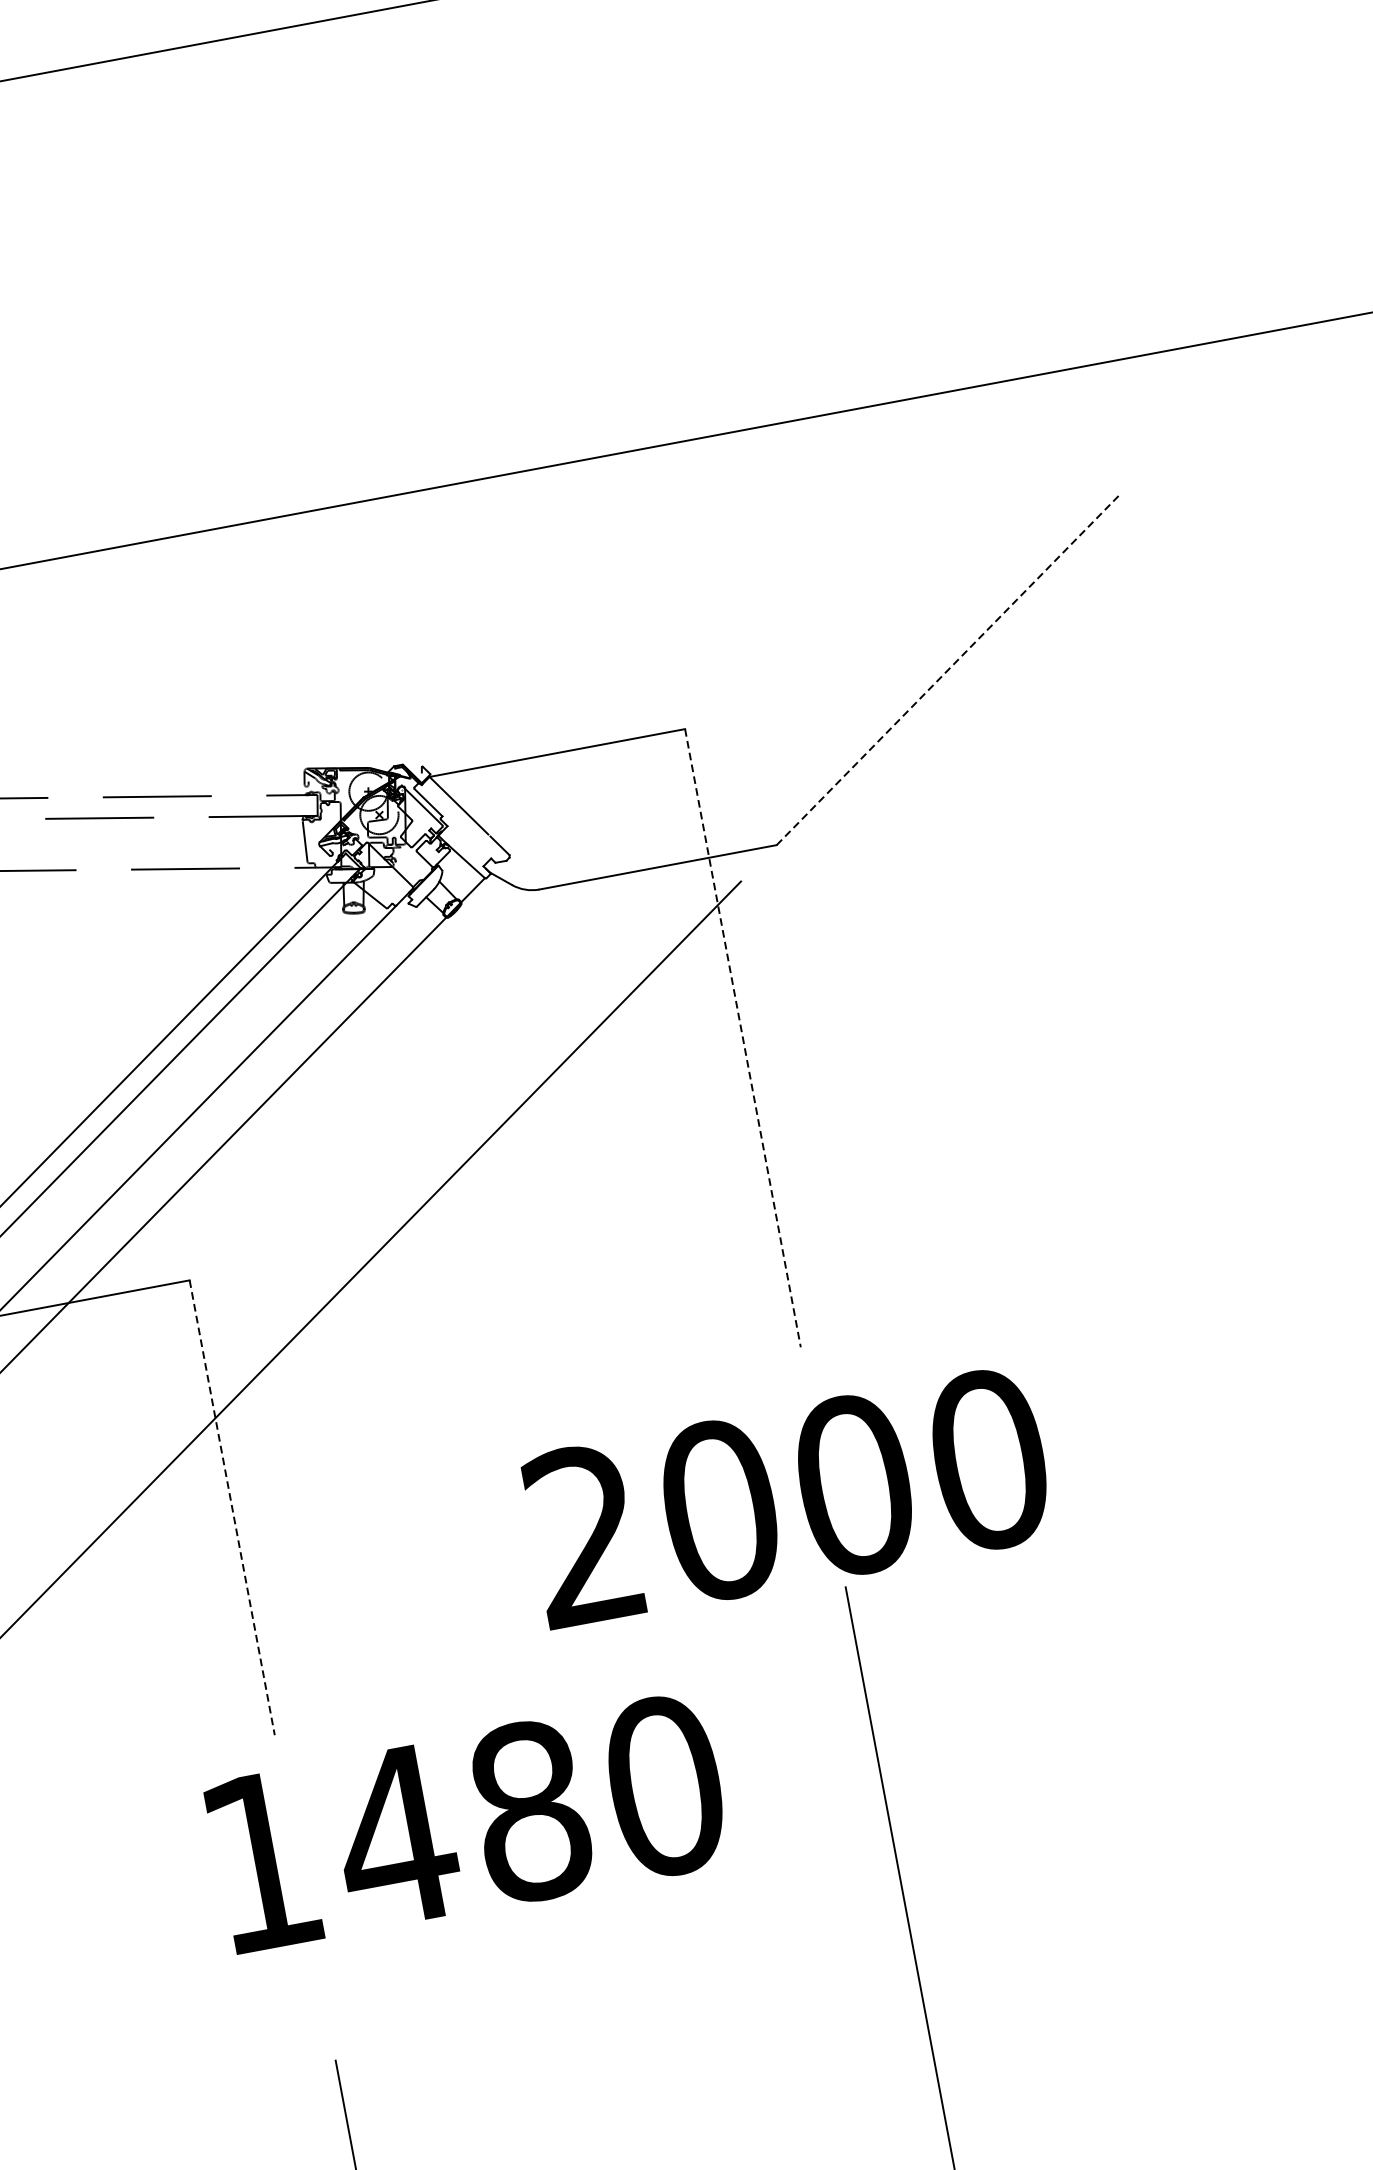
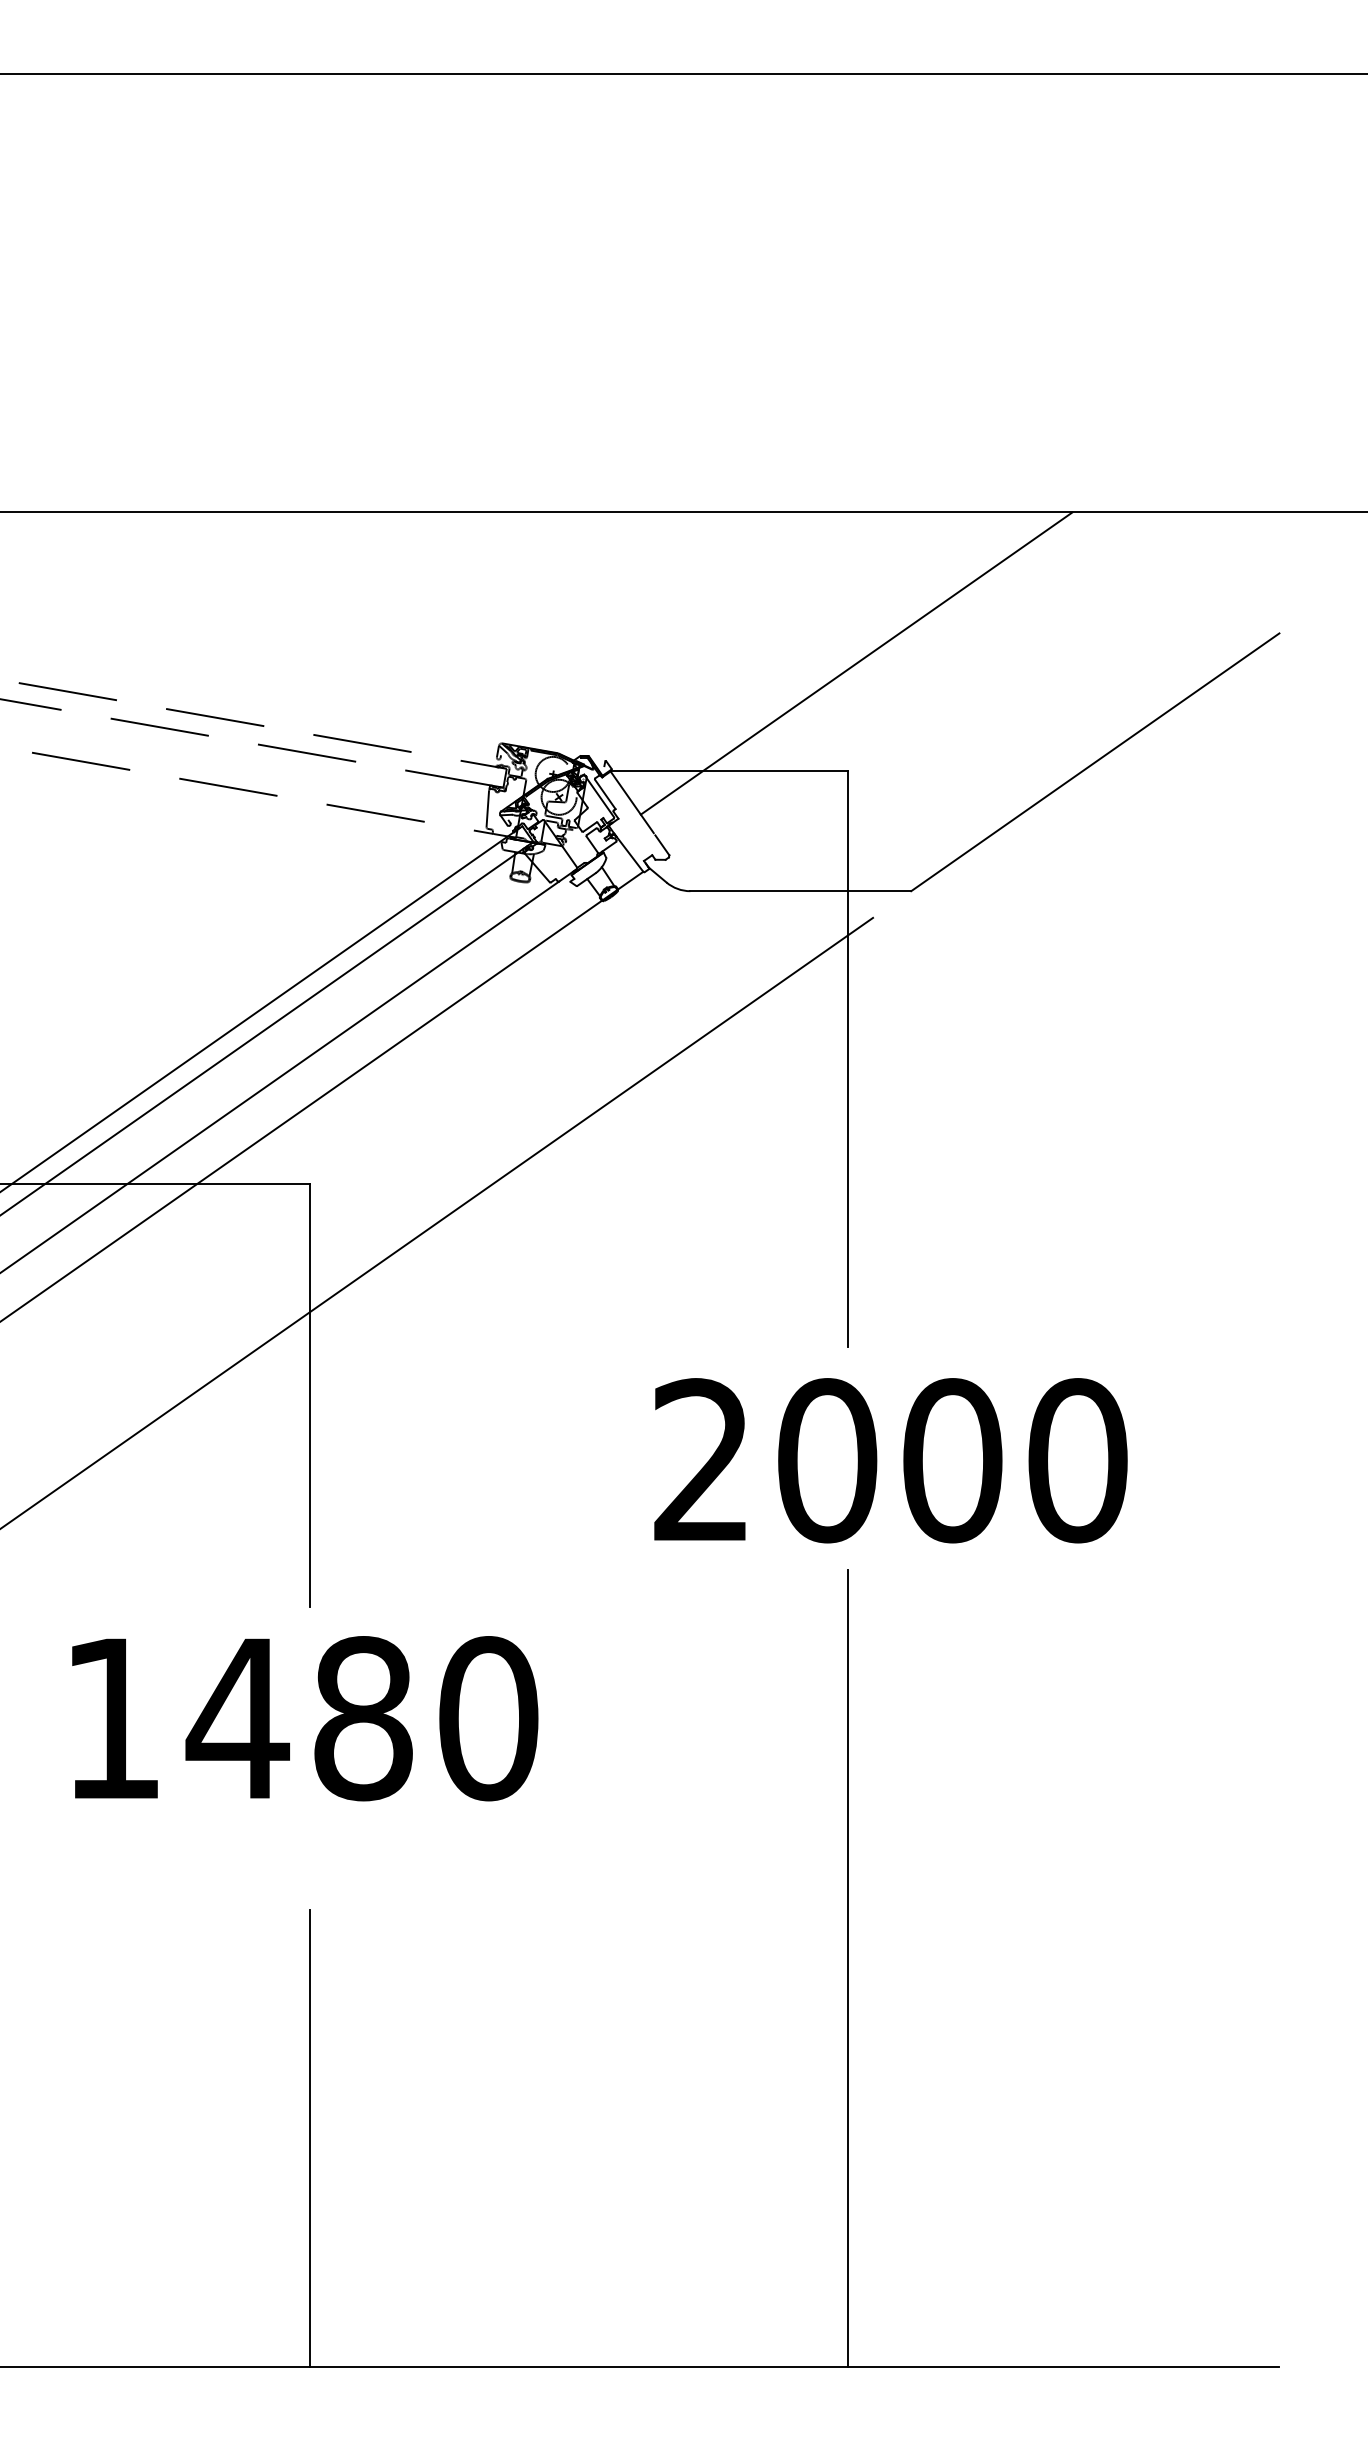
line: (672, 611) -> (856, 663), added
line: (948, 669) -> (1095, 762), dashed -> solid
line: (743, 1038) -> (848, 1059), dashed -> solid
text: (787, 1497) -> (890, 1460), moved
line: (232, 1507) -> (310, 1395), dashed -> solid
text: (468, 1822) -> (305, 1718), moved

